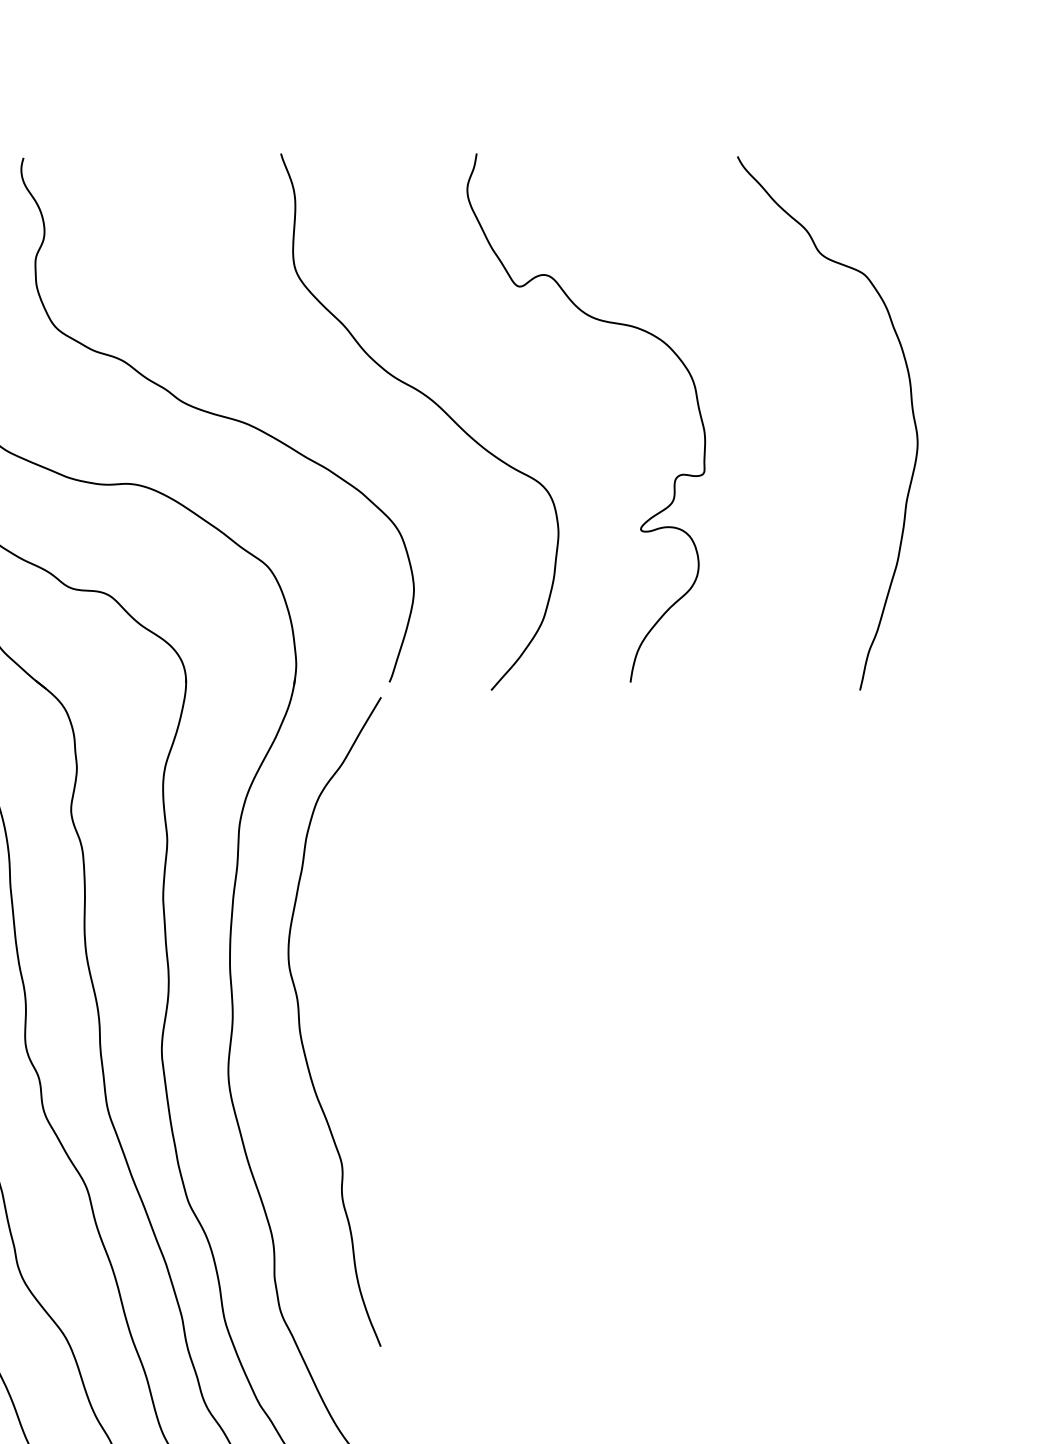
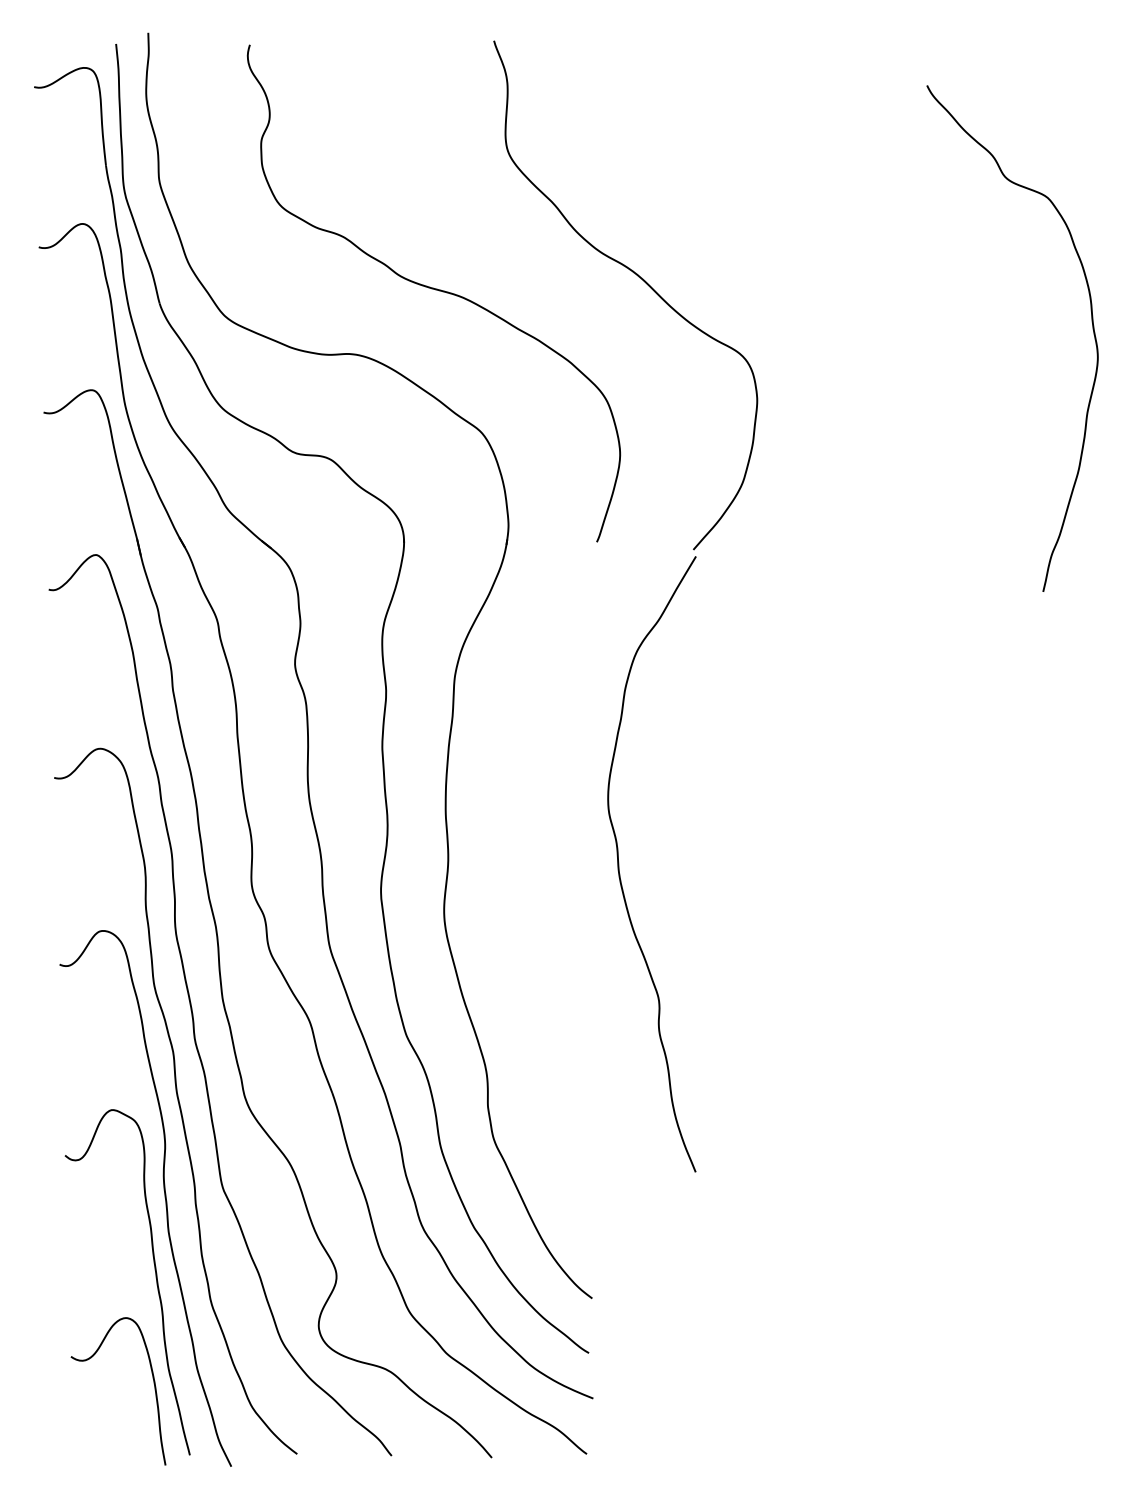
curve: (607, 323) -> (803, 201), removed
curve: (912, 413) -> (1092, 329), moved
curve: (300, 1022) -> (619, 864), moved

